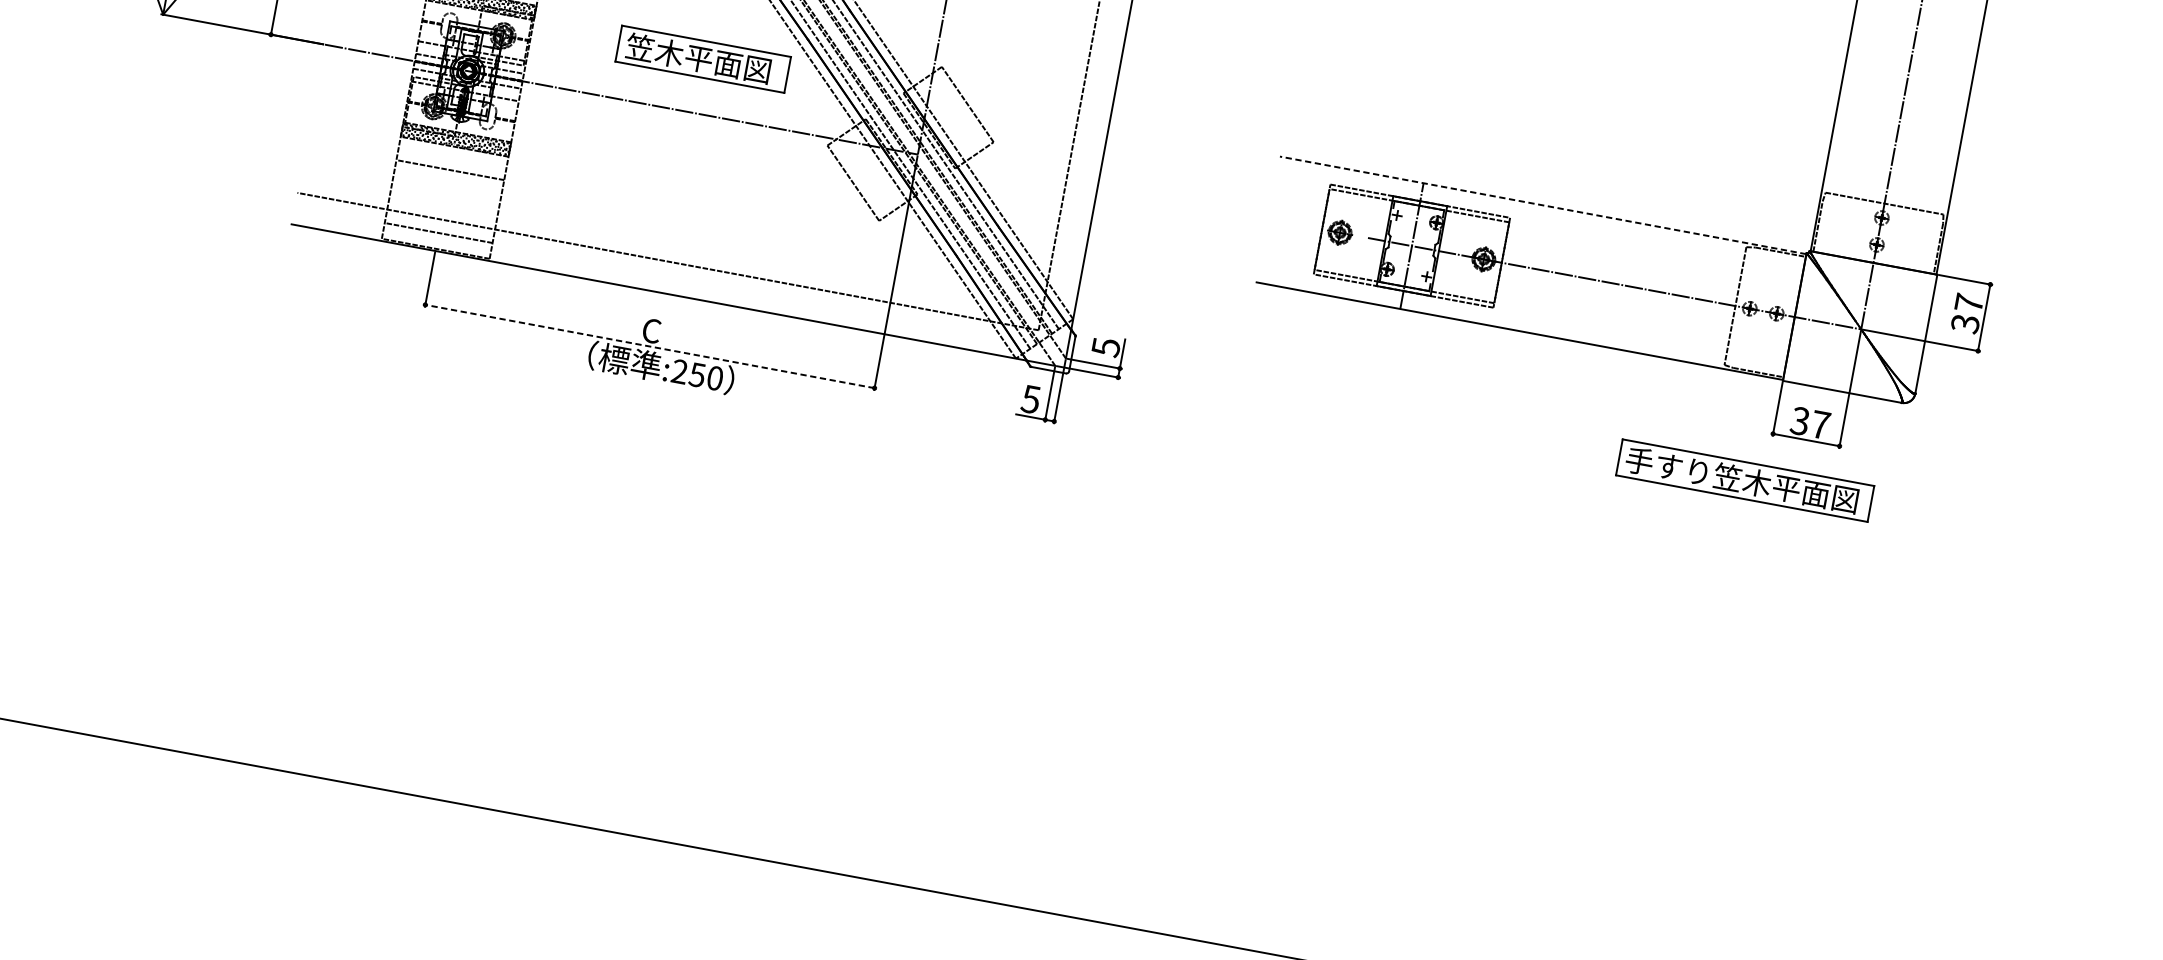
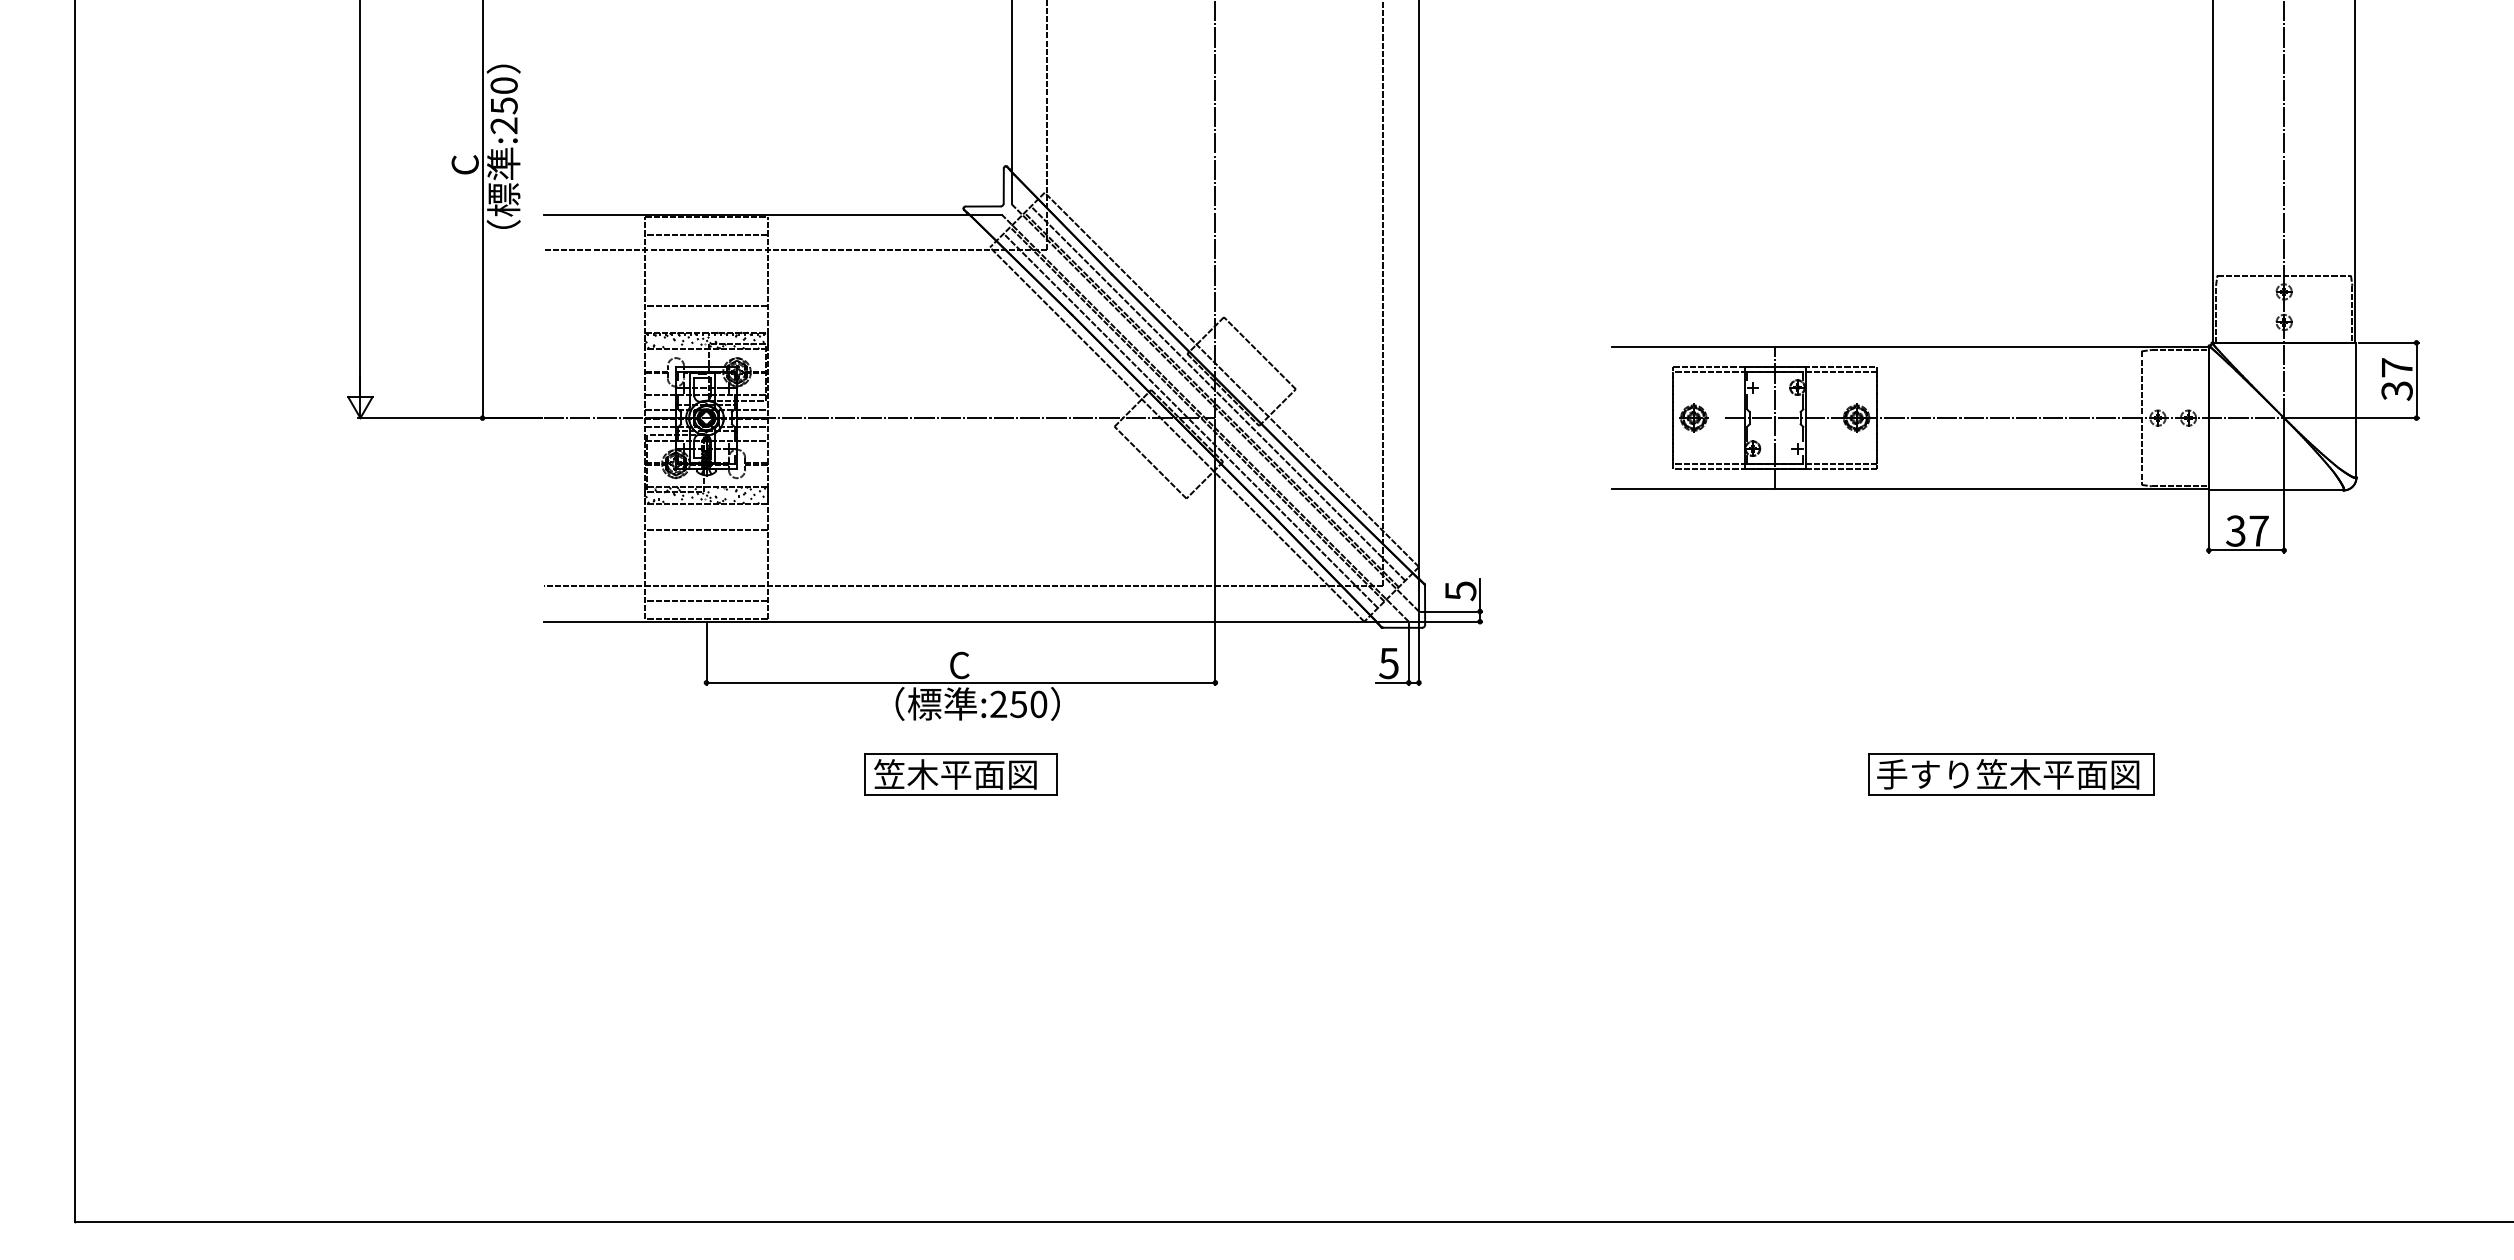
part: (702, 59) -> (960, 774), moved
line: (1543, 205) -> (1910, 346), dashed -> solid
line: (649, 346) -> (960, 682), dashed -> solid
part: (1744, 480) -> (2011, 774), moved

